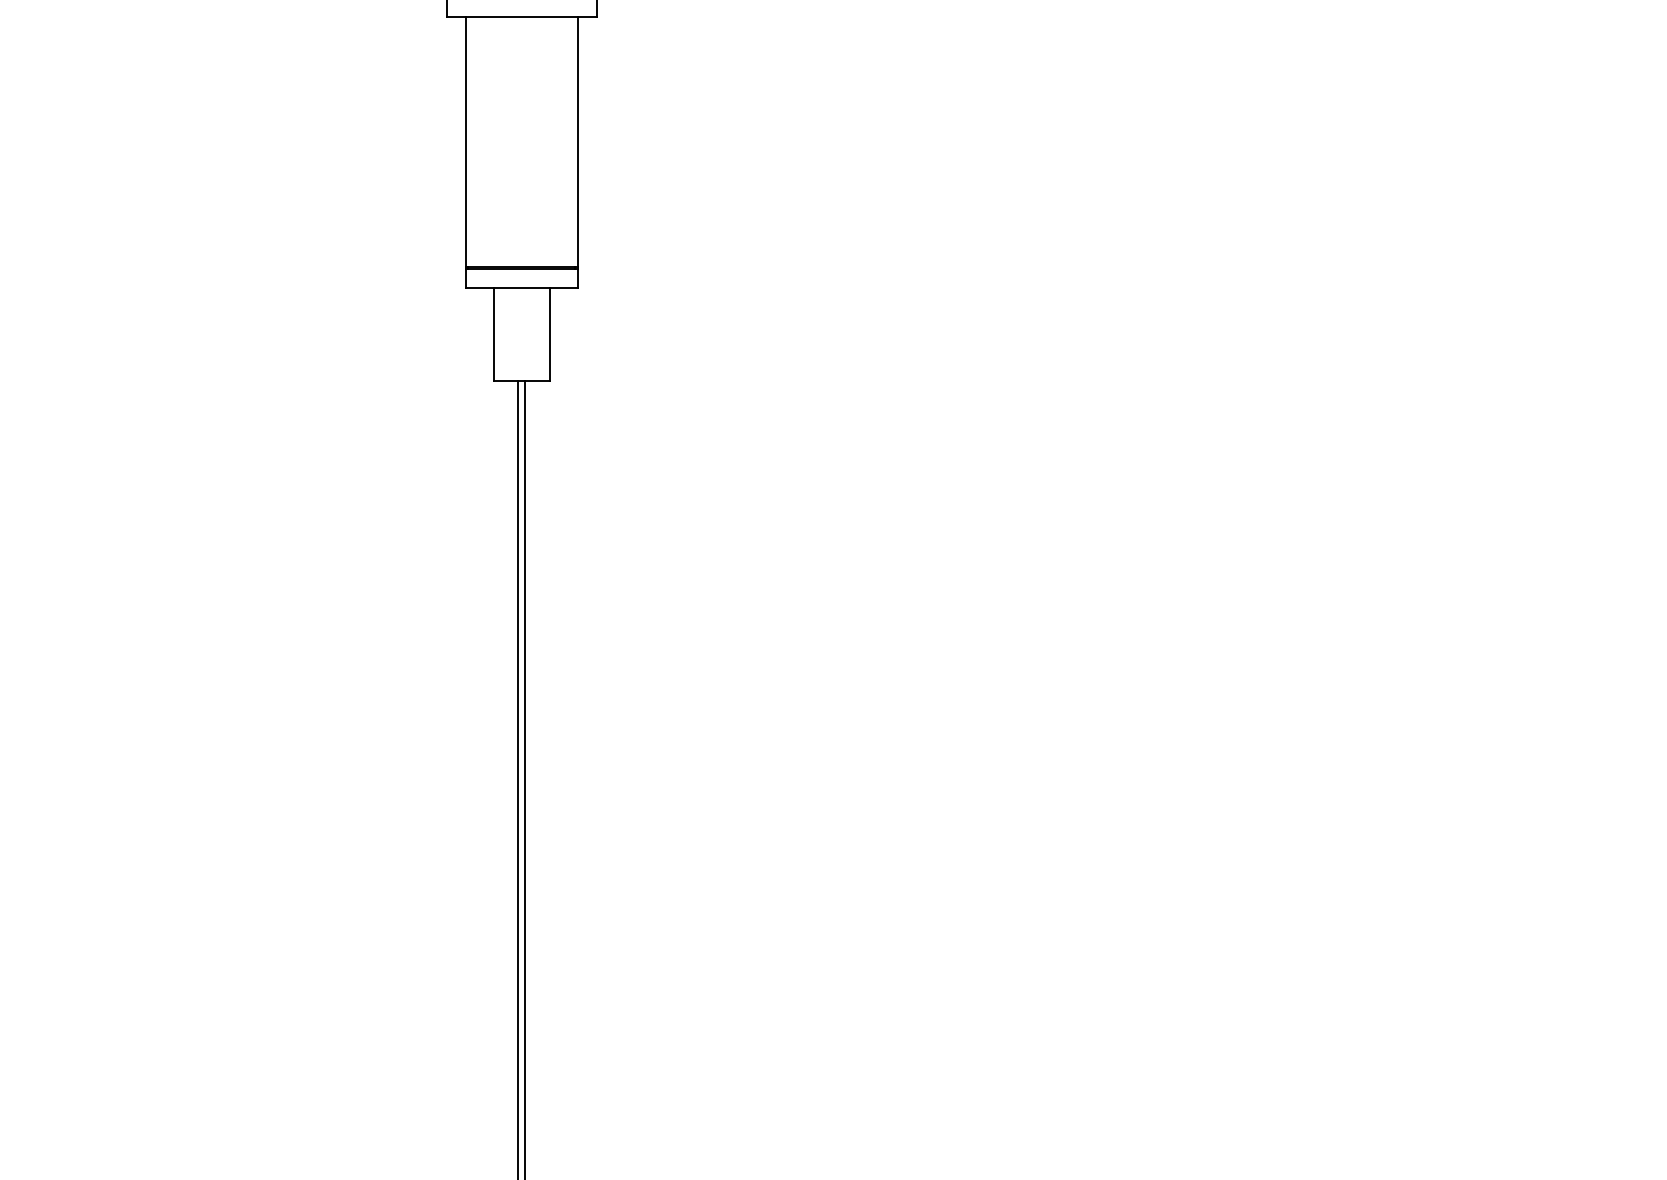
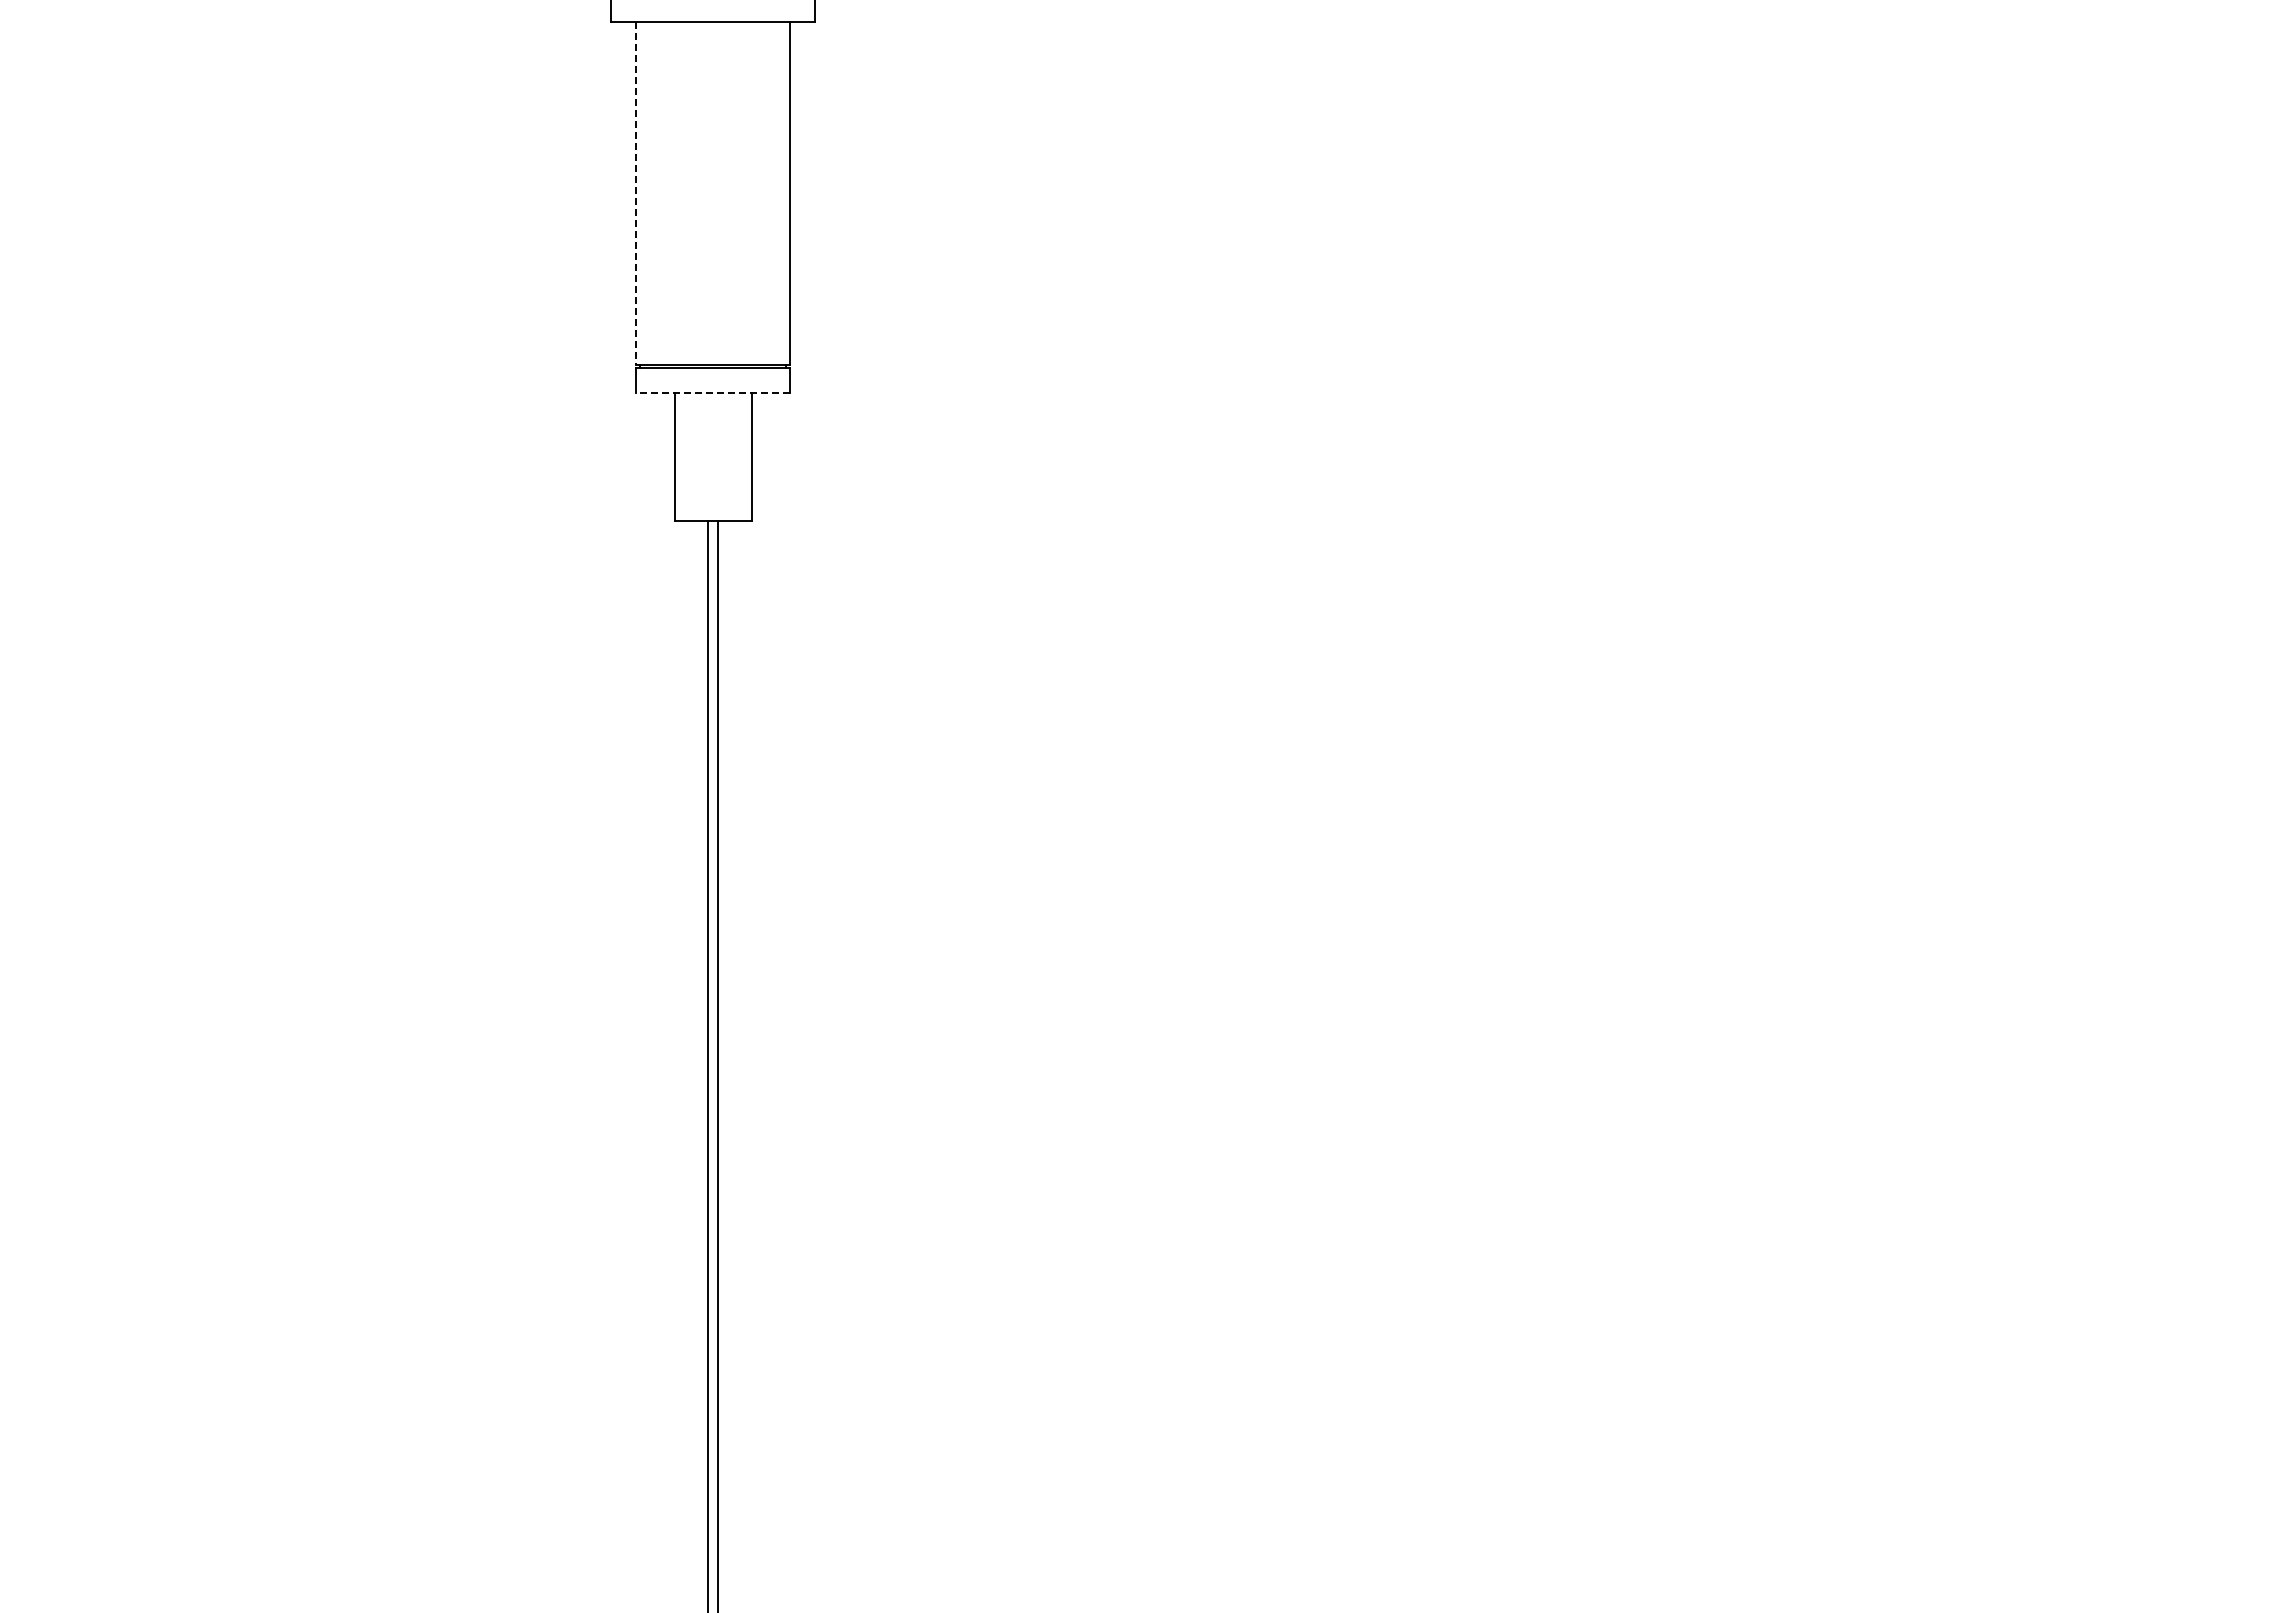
line: (465, 142) -> (636, 194), solid -> dashed
line: (521, 287) -> (713, 393), solid -> dashed

